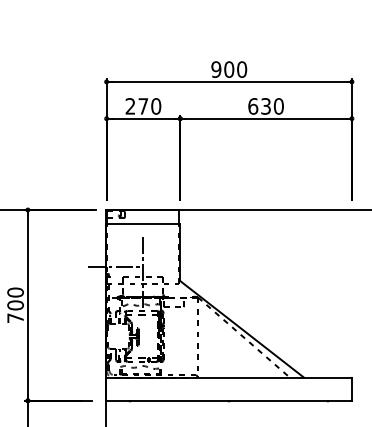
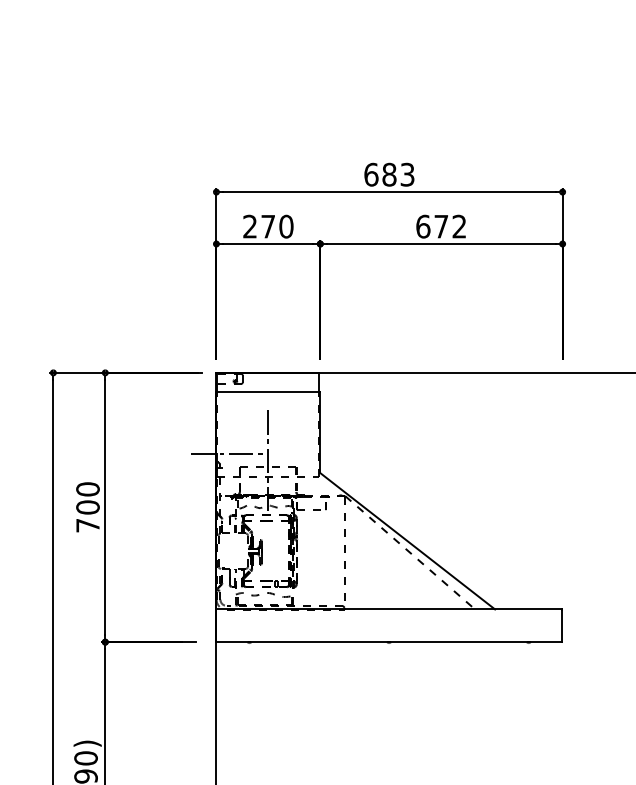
text: (229, 69) -> (389, 174), 900 -> 683
text: (272, 106) -> (450, 226), 630 -> 672

